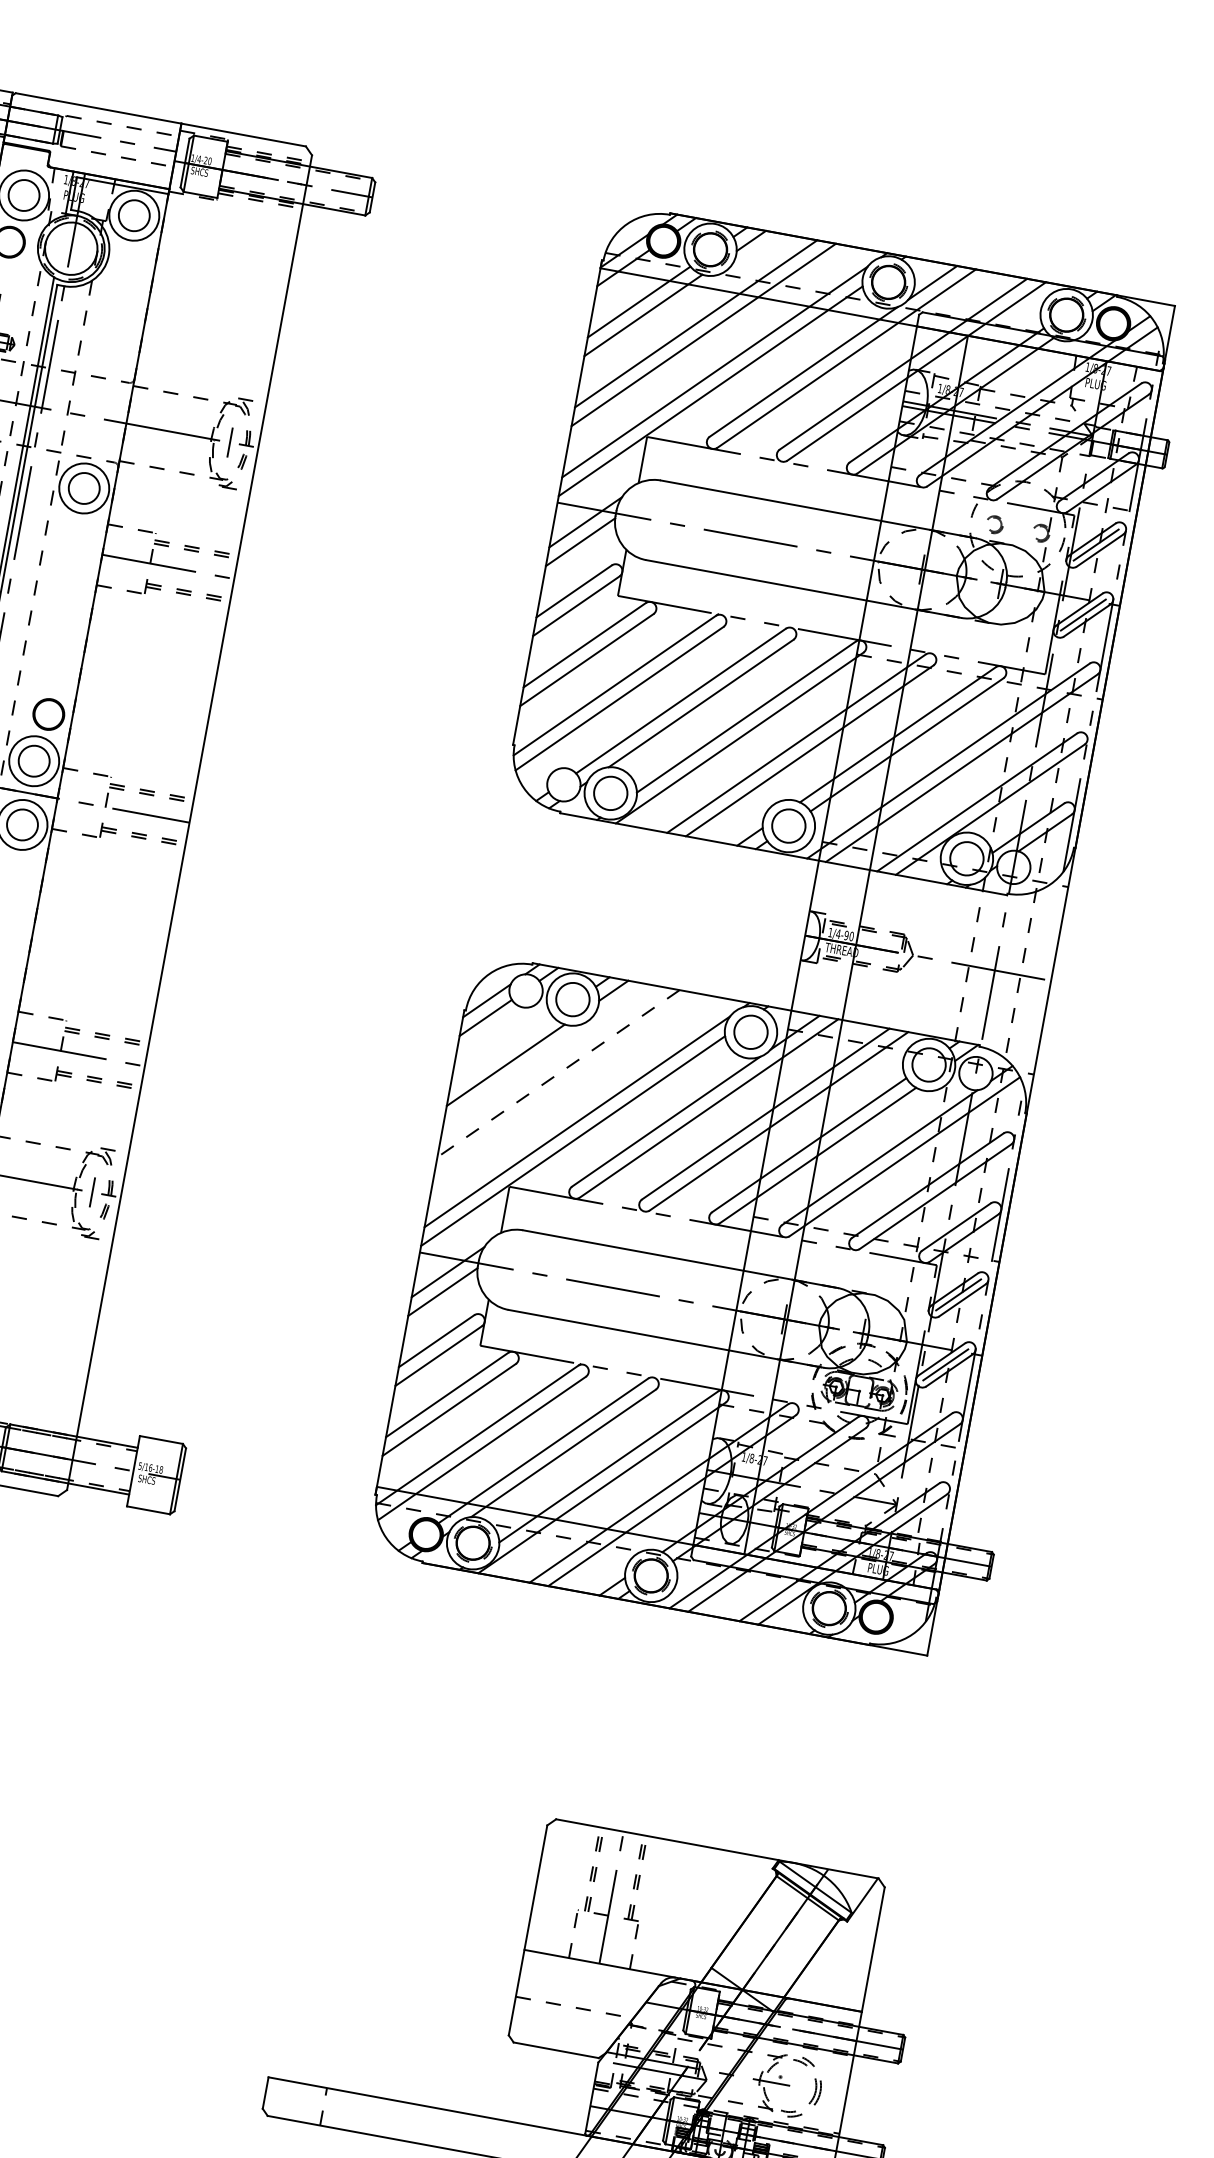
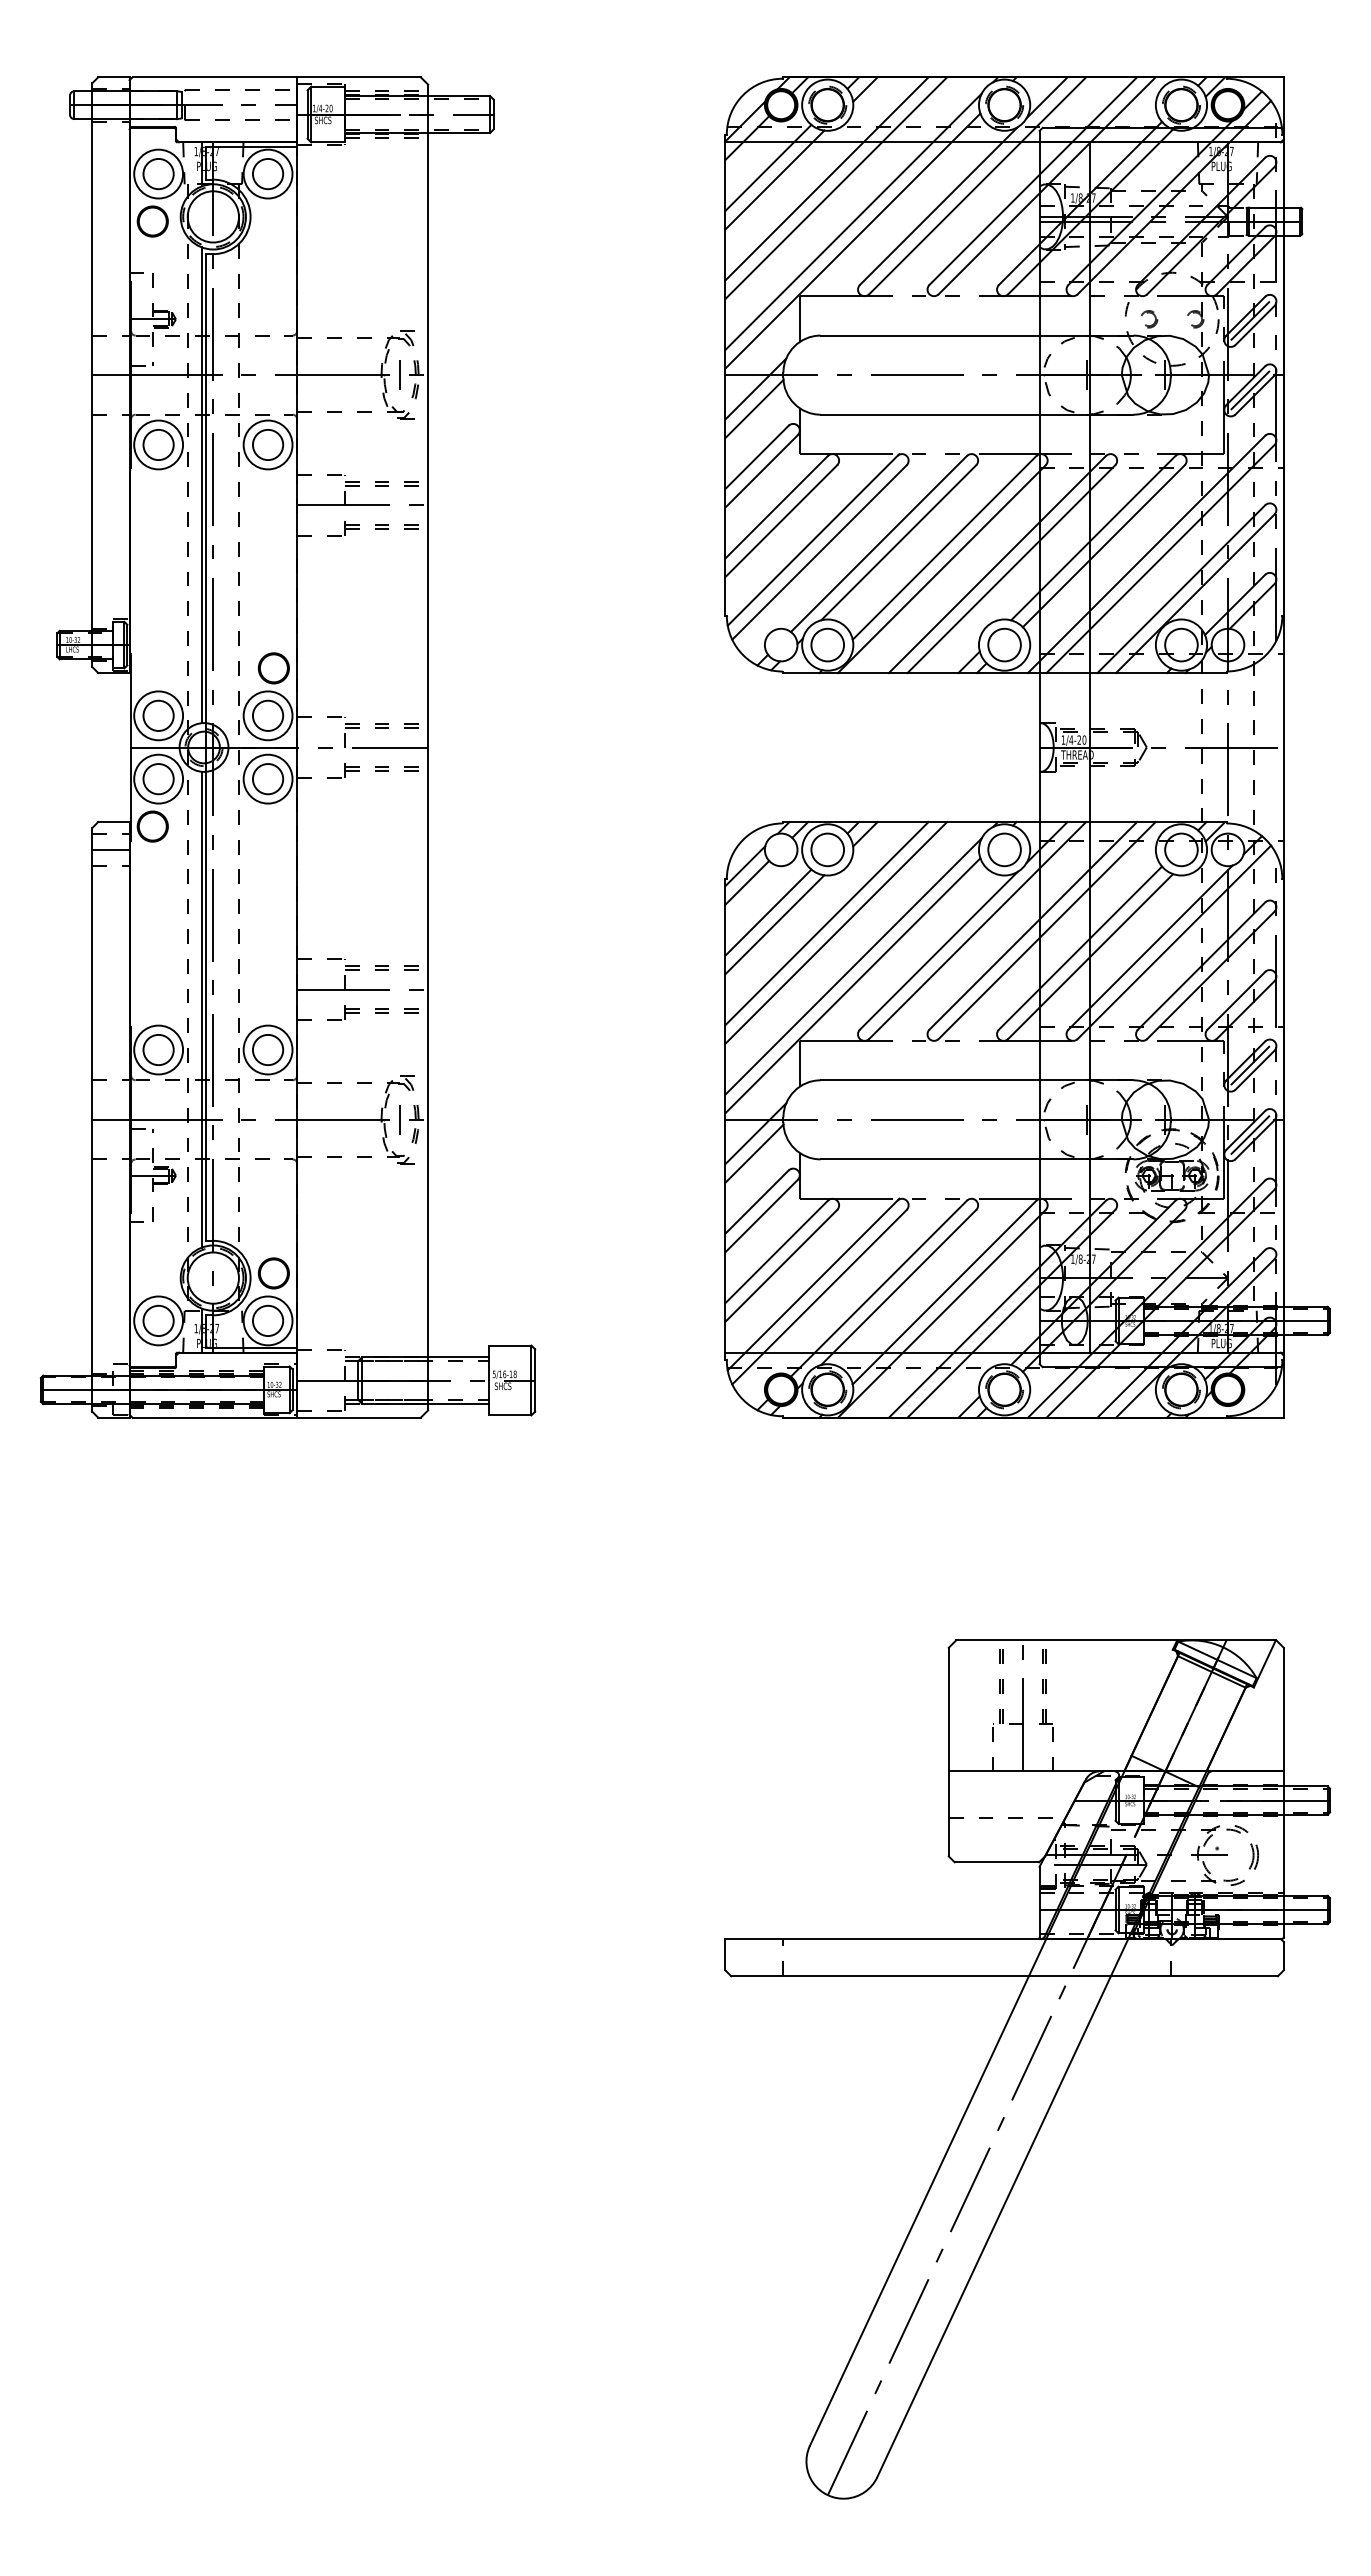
text: (846, 934) -> (1079, 739), 1/4-90 -> 1/4-20
line: (501, 1051) -> (768, 912), added
line: (558, 1073) -> (826, 923), dashed -> solid
line: (566, 1084) -> (836, 932), added

